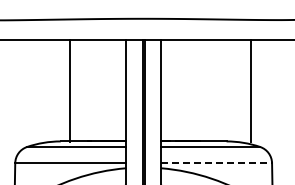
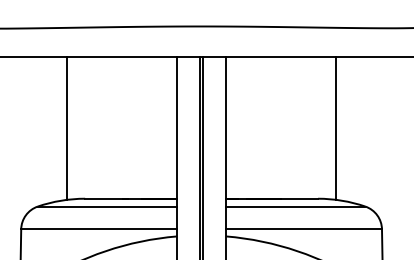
line: (69, 91) -> (66, 128), moved
line: (251, 91) -> (336, 128), moved
line: (217, 163) -> (305, 229), dashed -> solid

